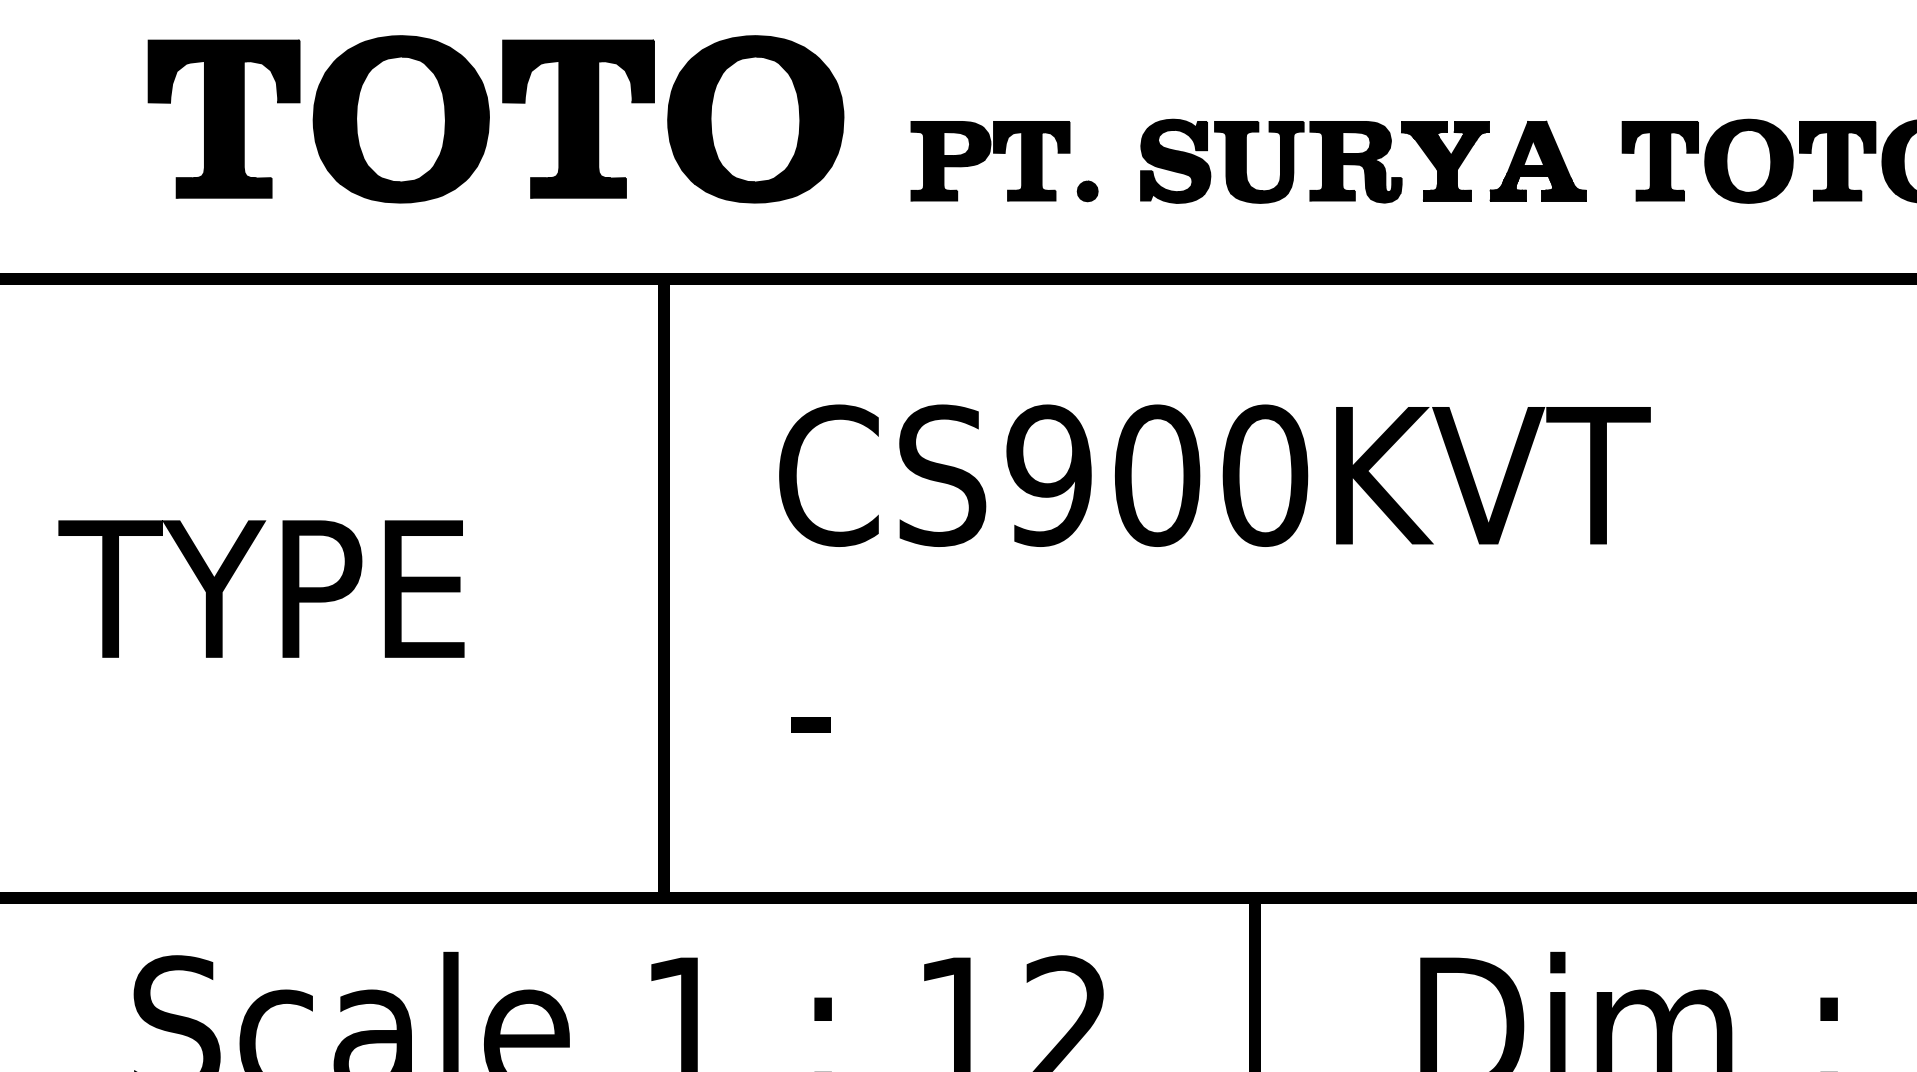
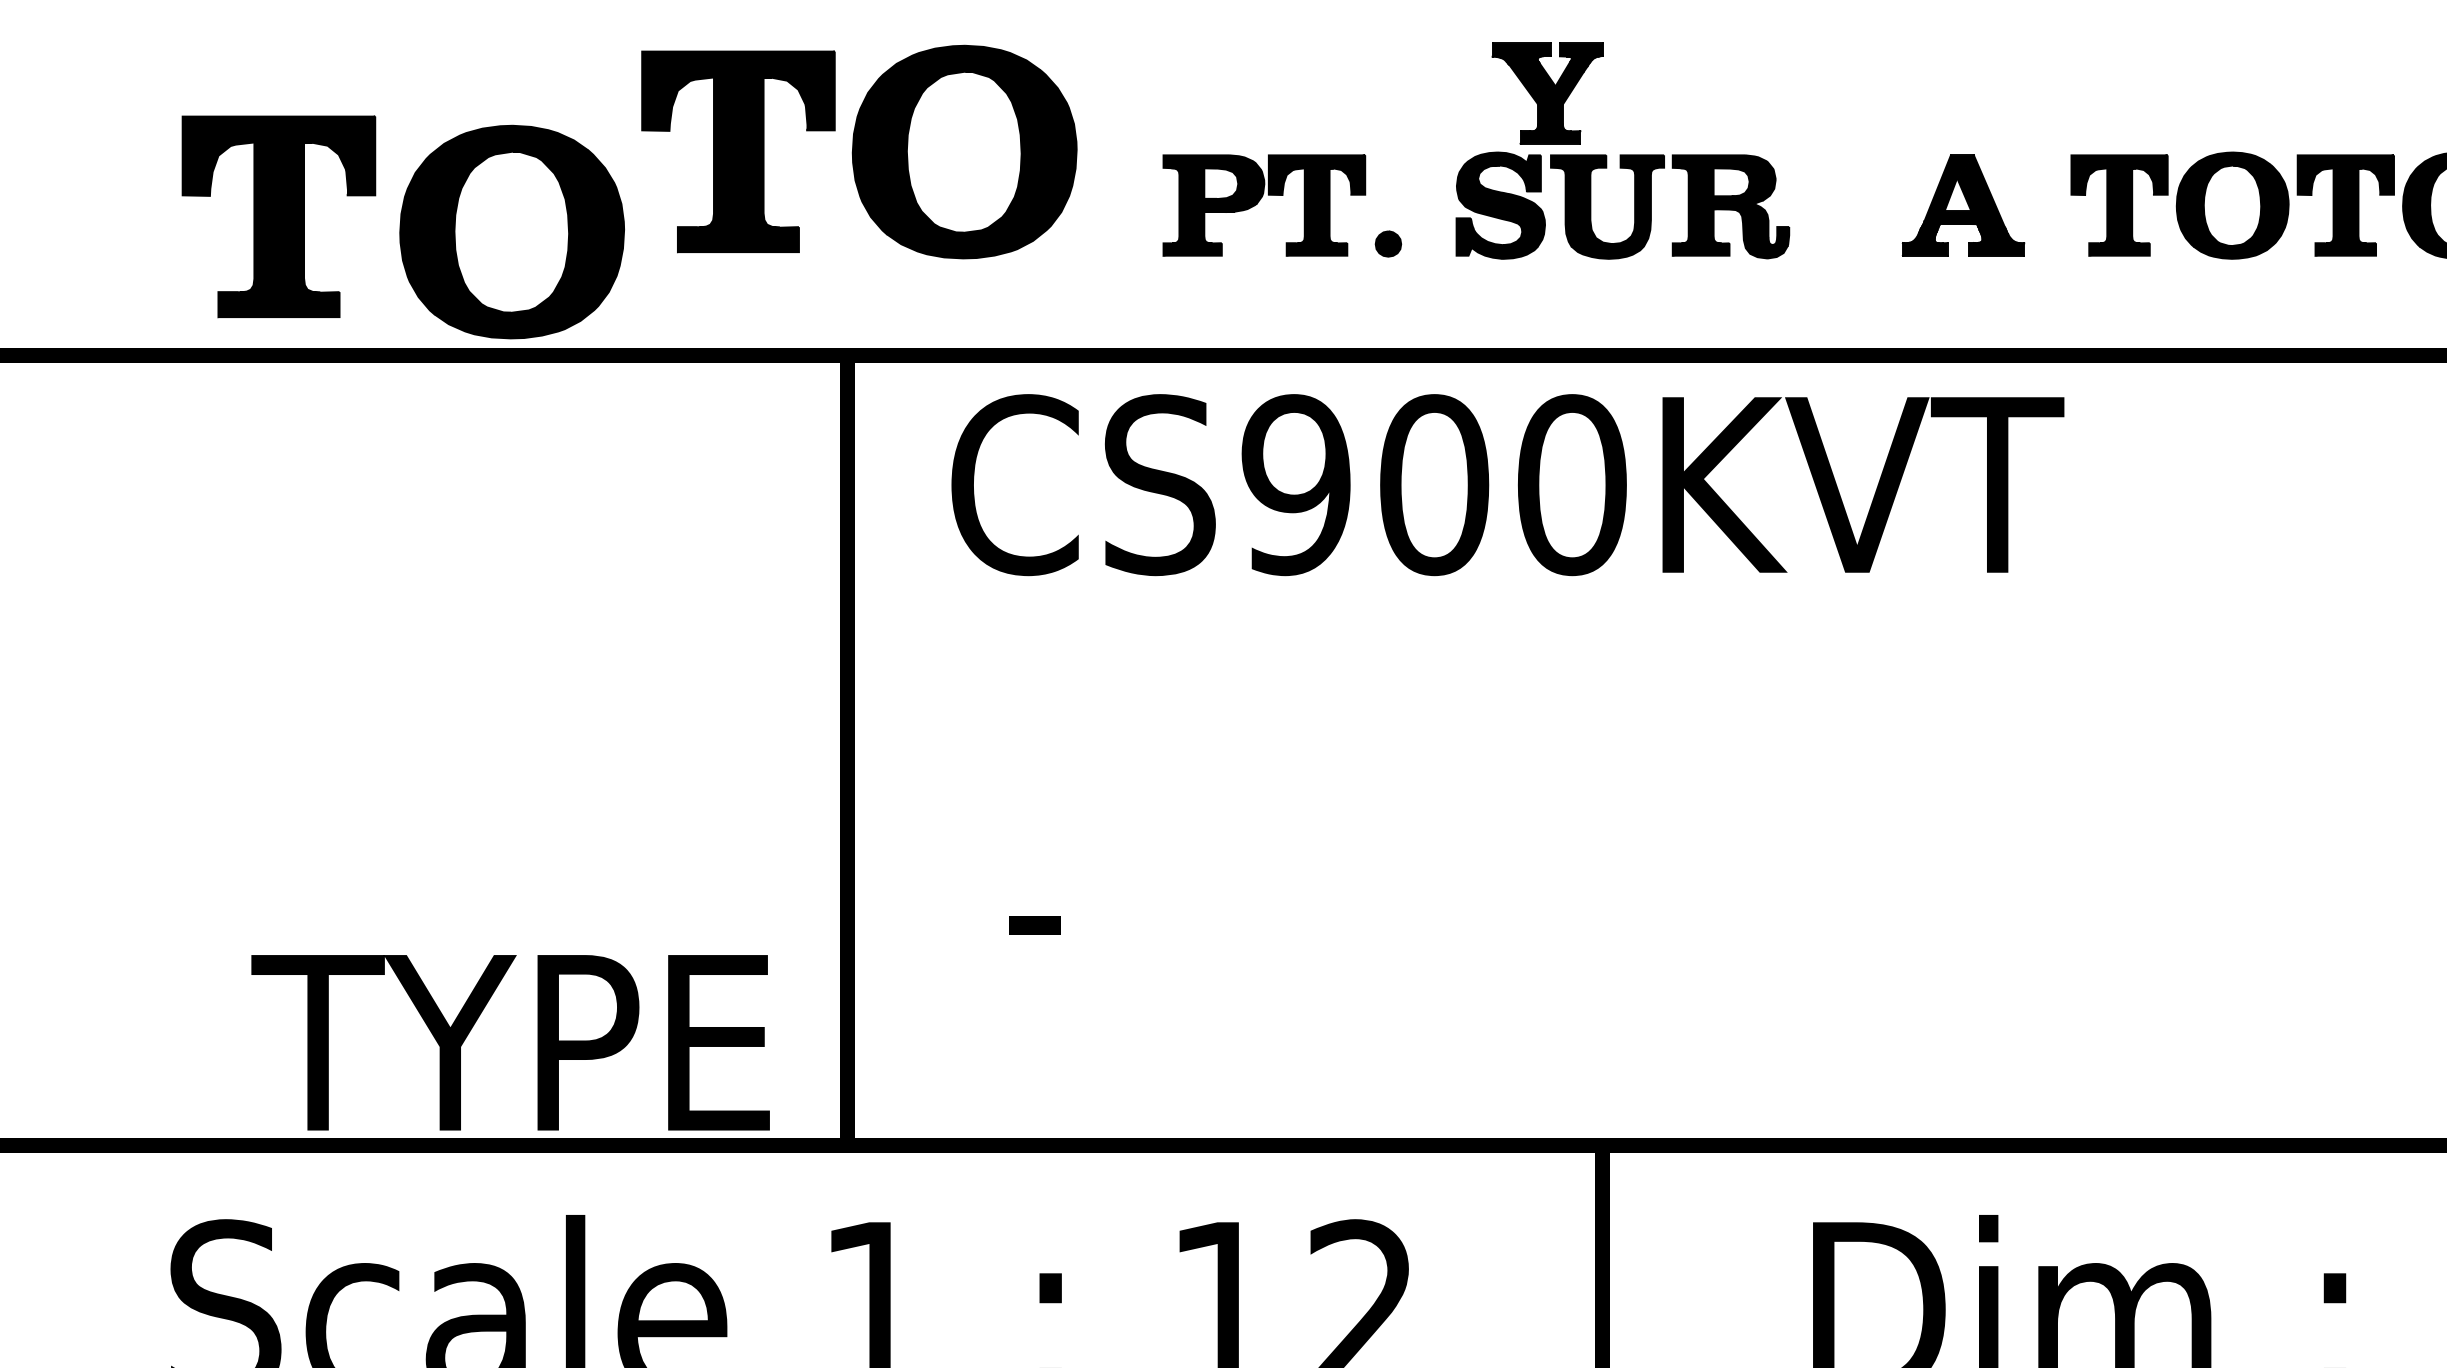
part: (223, 118) -> (278, 216), moved
part: (400, 118) -> (511, 231), moved
part: (1444, 161) -> (1547, 93), moved
text: (1214, 476) -> (1507, 485), moved
text: (261, 588) -> (510, 1042), moved

